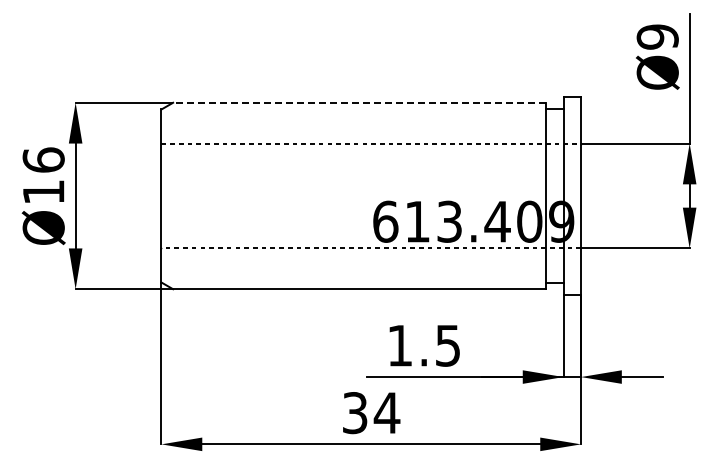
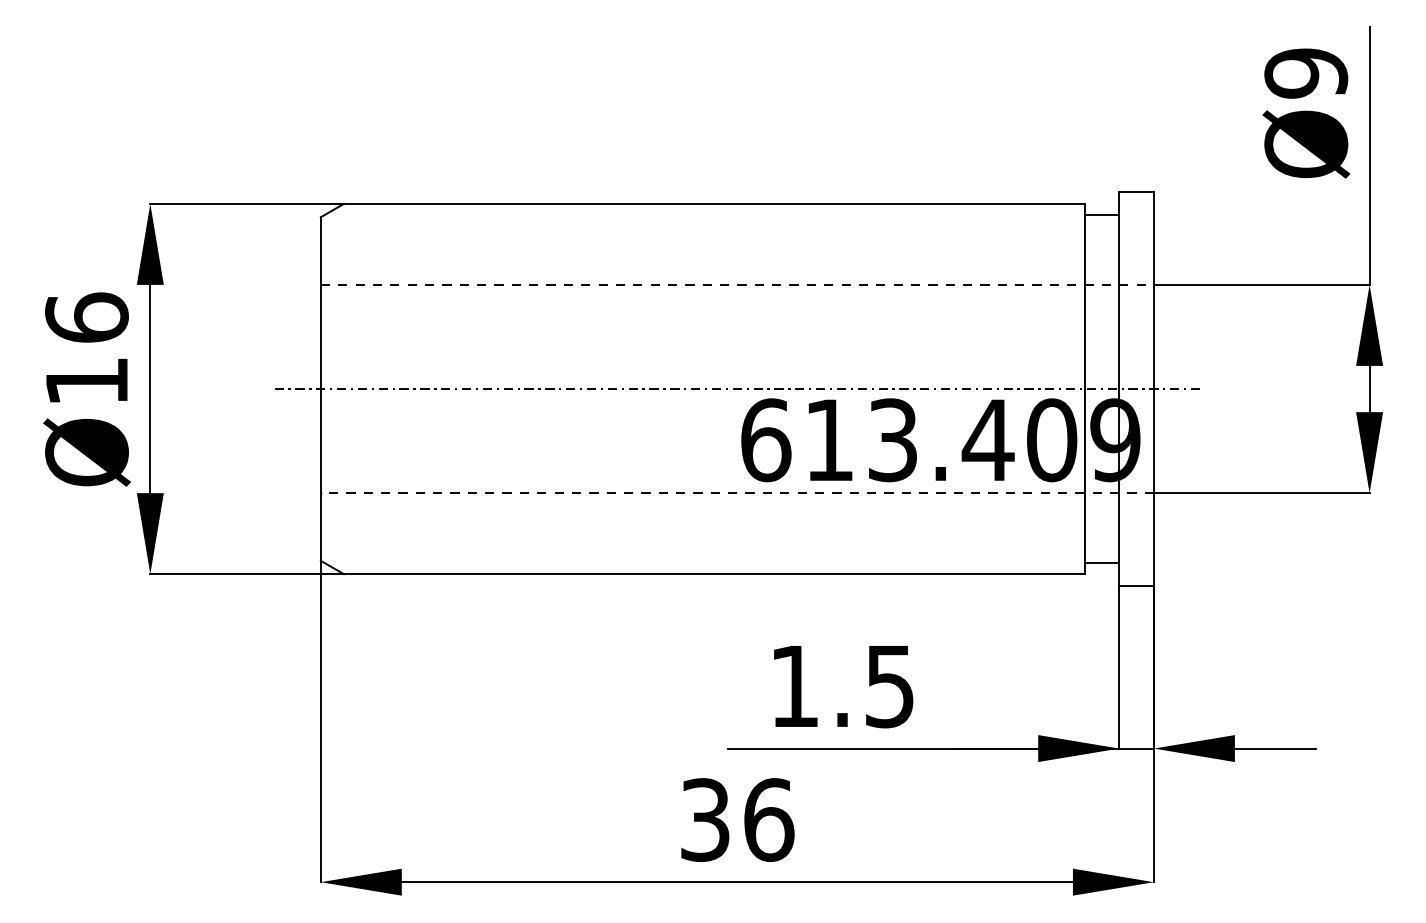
line: (359, 102) -> (713, 203), dashed -> solid
line: (371, 196) -> (737, 390), added
text: (386, 413) -> (767, 820), 34 -> 36

